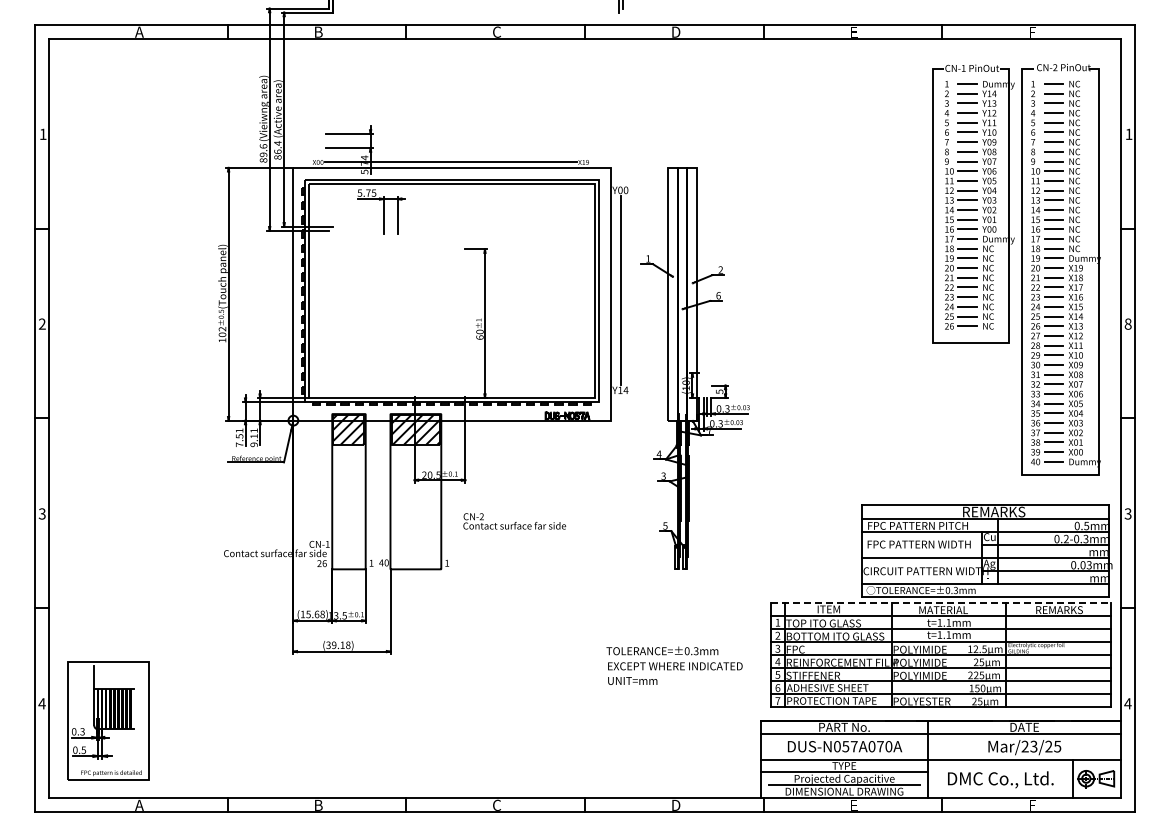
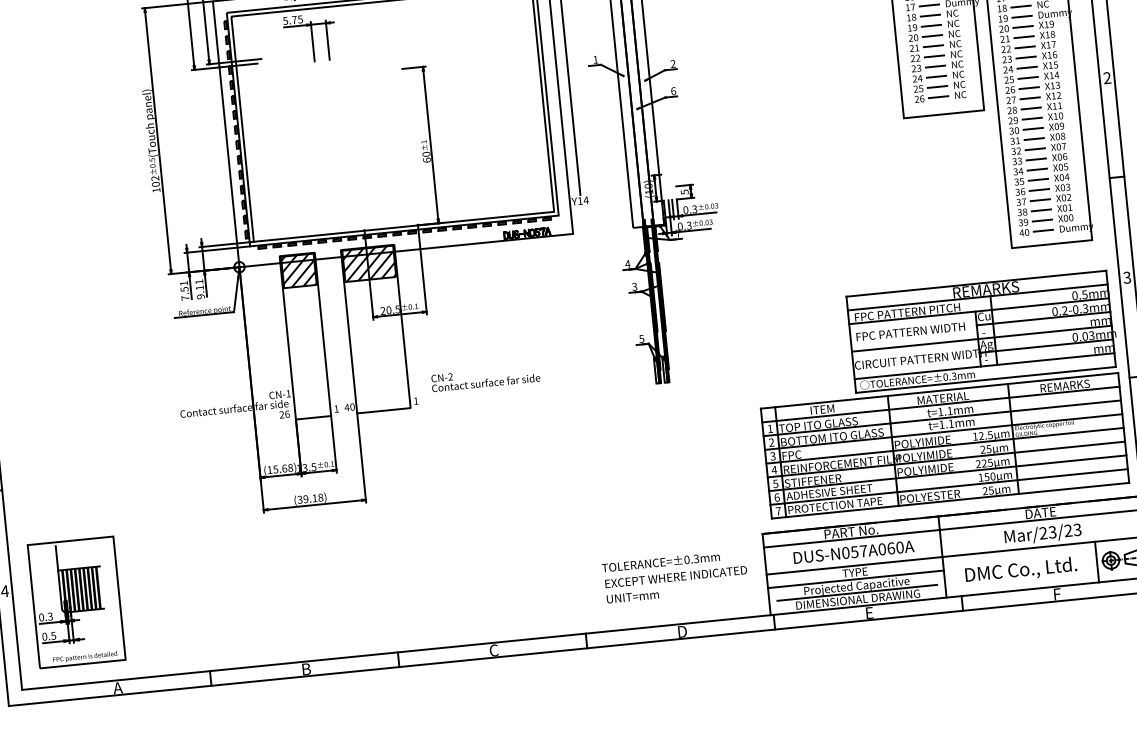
text: (1127, 323) -> (1106, 77), 8 -> 2
text: (514, 521) -> (485, 378), moved
line: (940, 602) -> (939, 390), dashed -> solid
text: (674, 665) -> (675, 576), moved
text: (1057, 745) -> (1077, 528), Mar/23/25 -> Mar/23/23
text: (880, 746) -> (891, 548), DUS-N057A070A -> DUS-N057A060A

